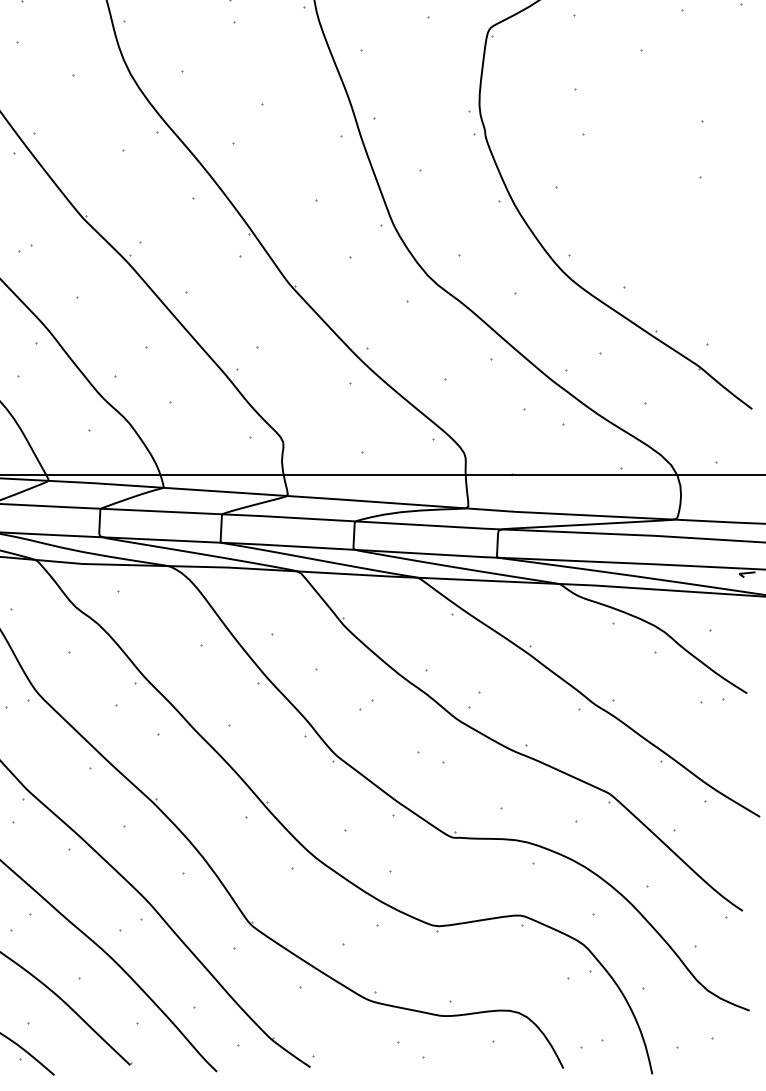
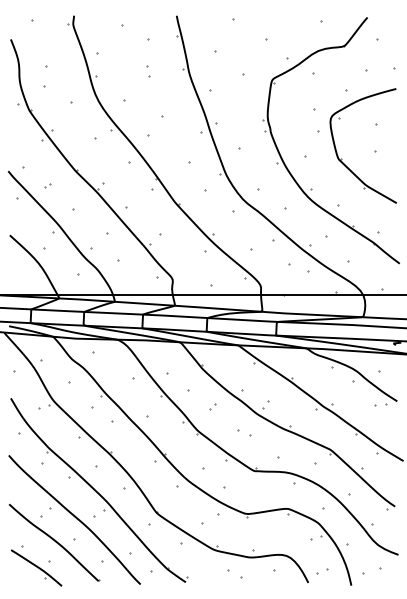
part: (633, 193) -> (342, 159), added

